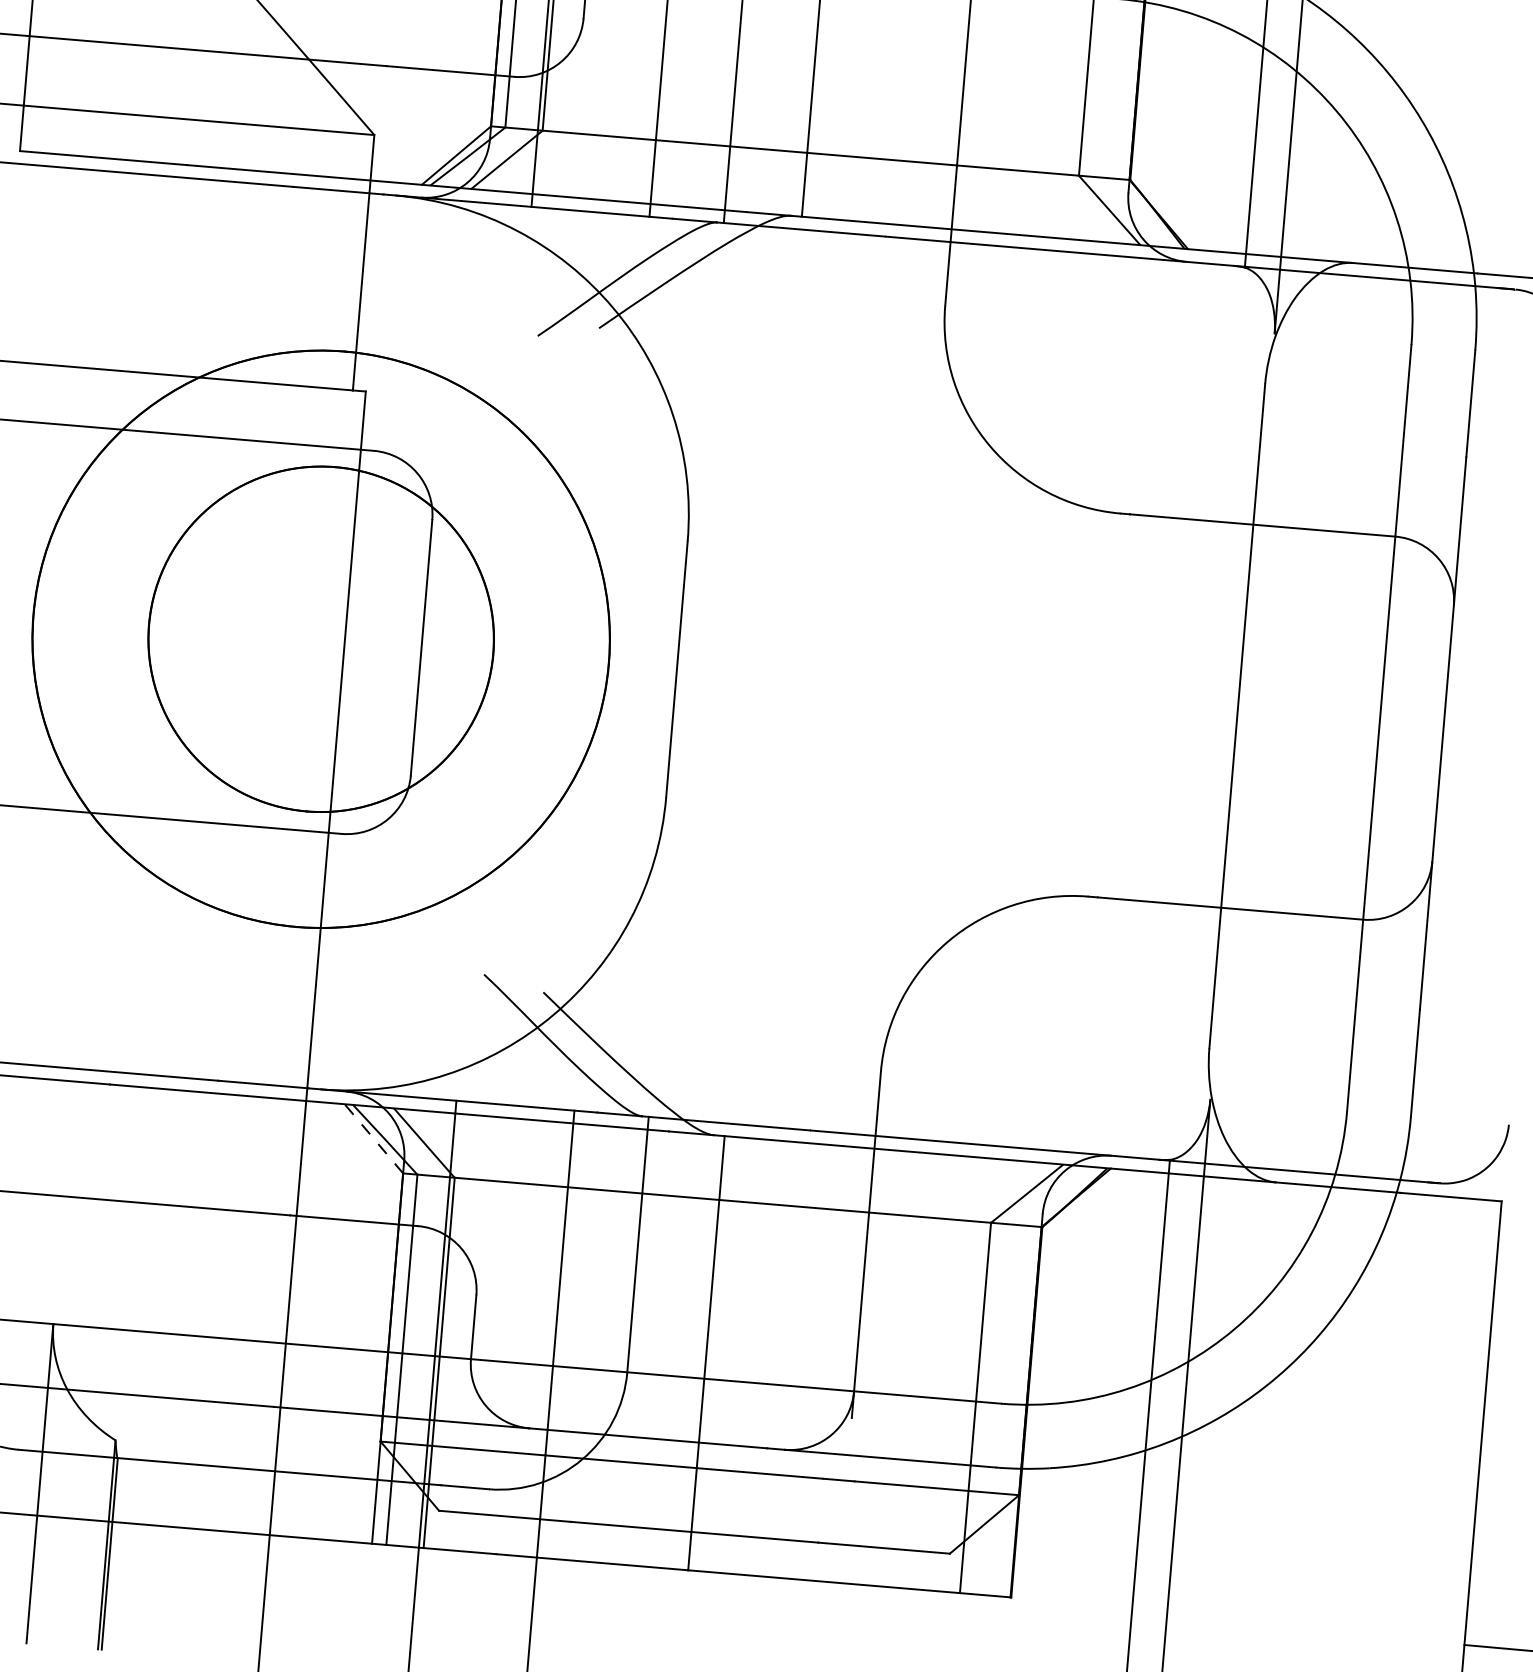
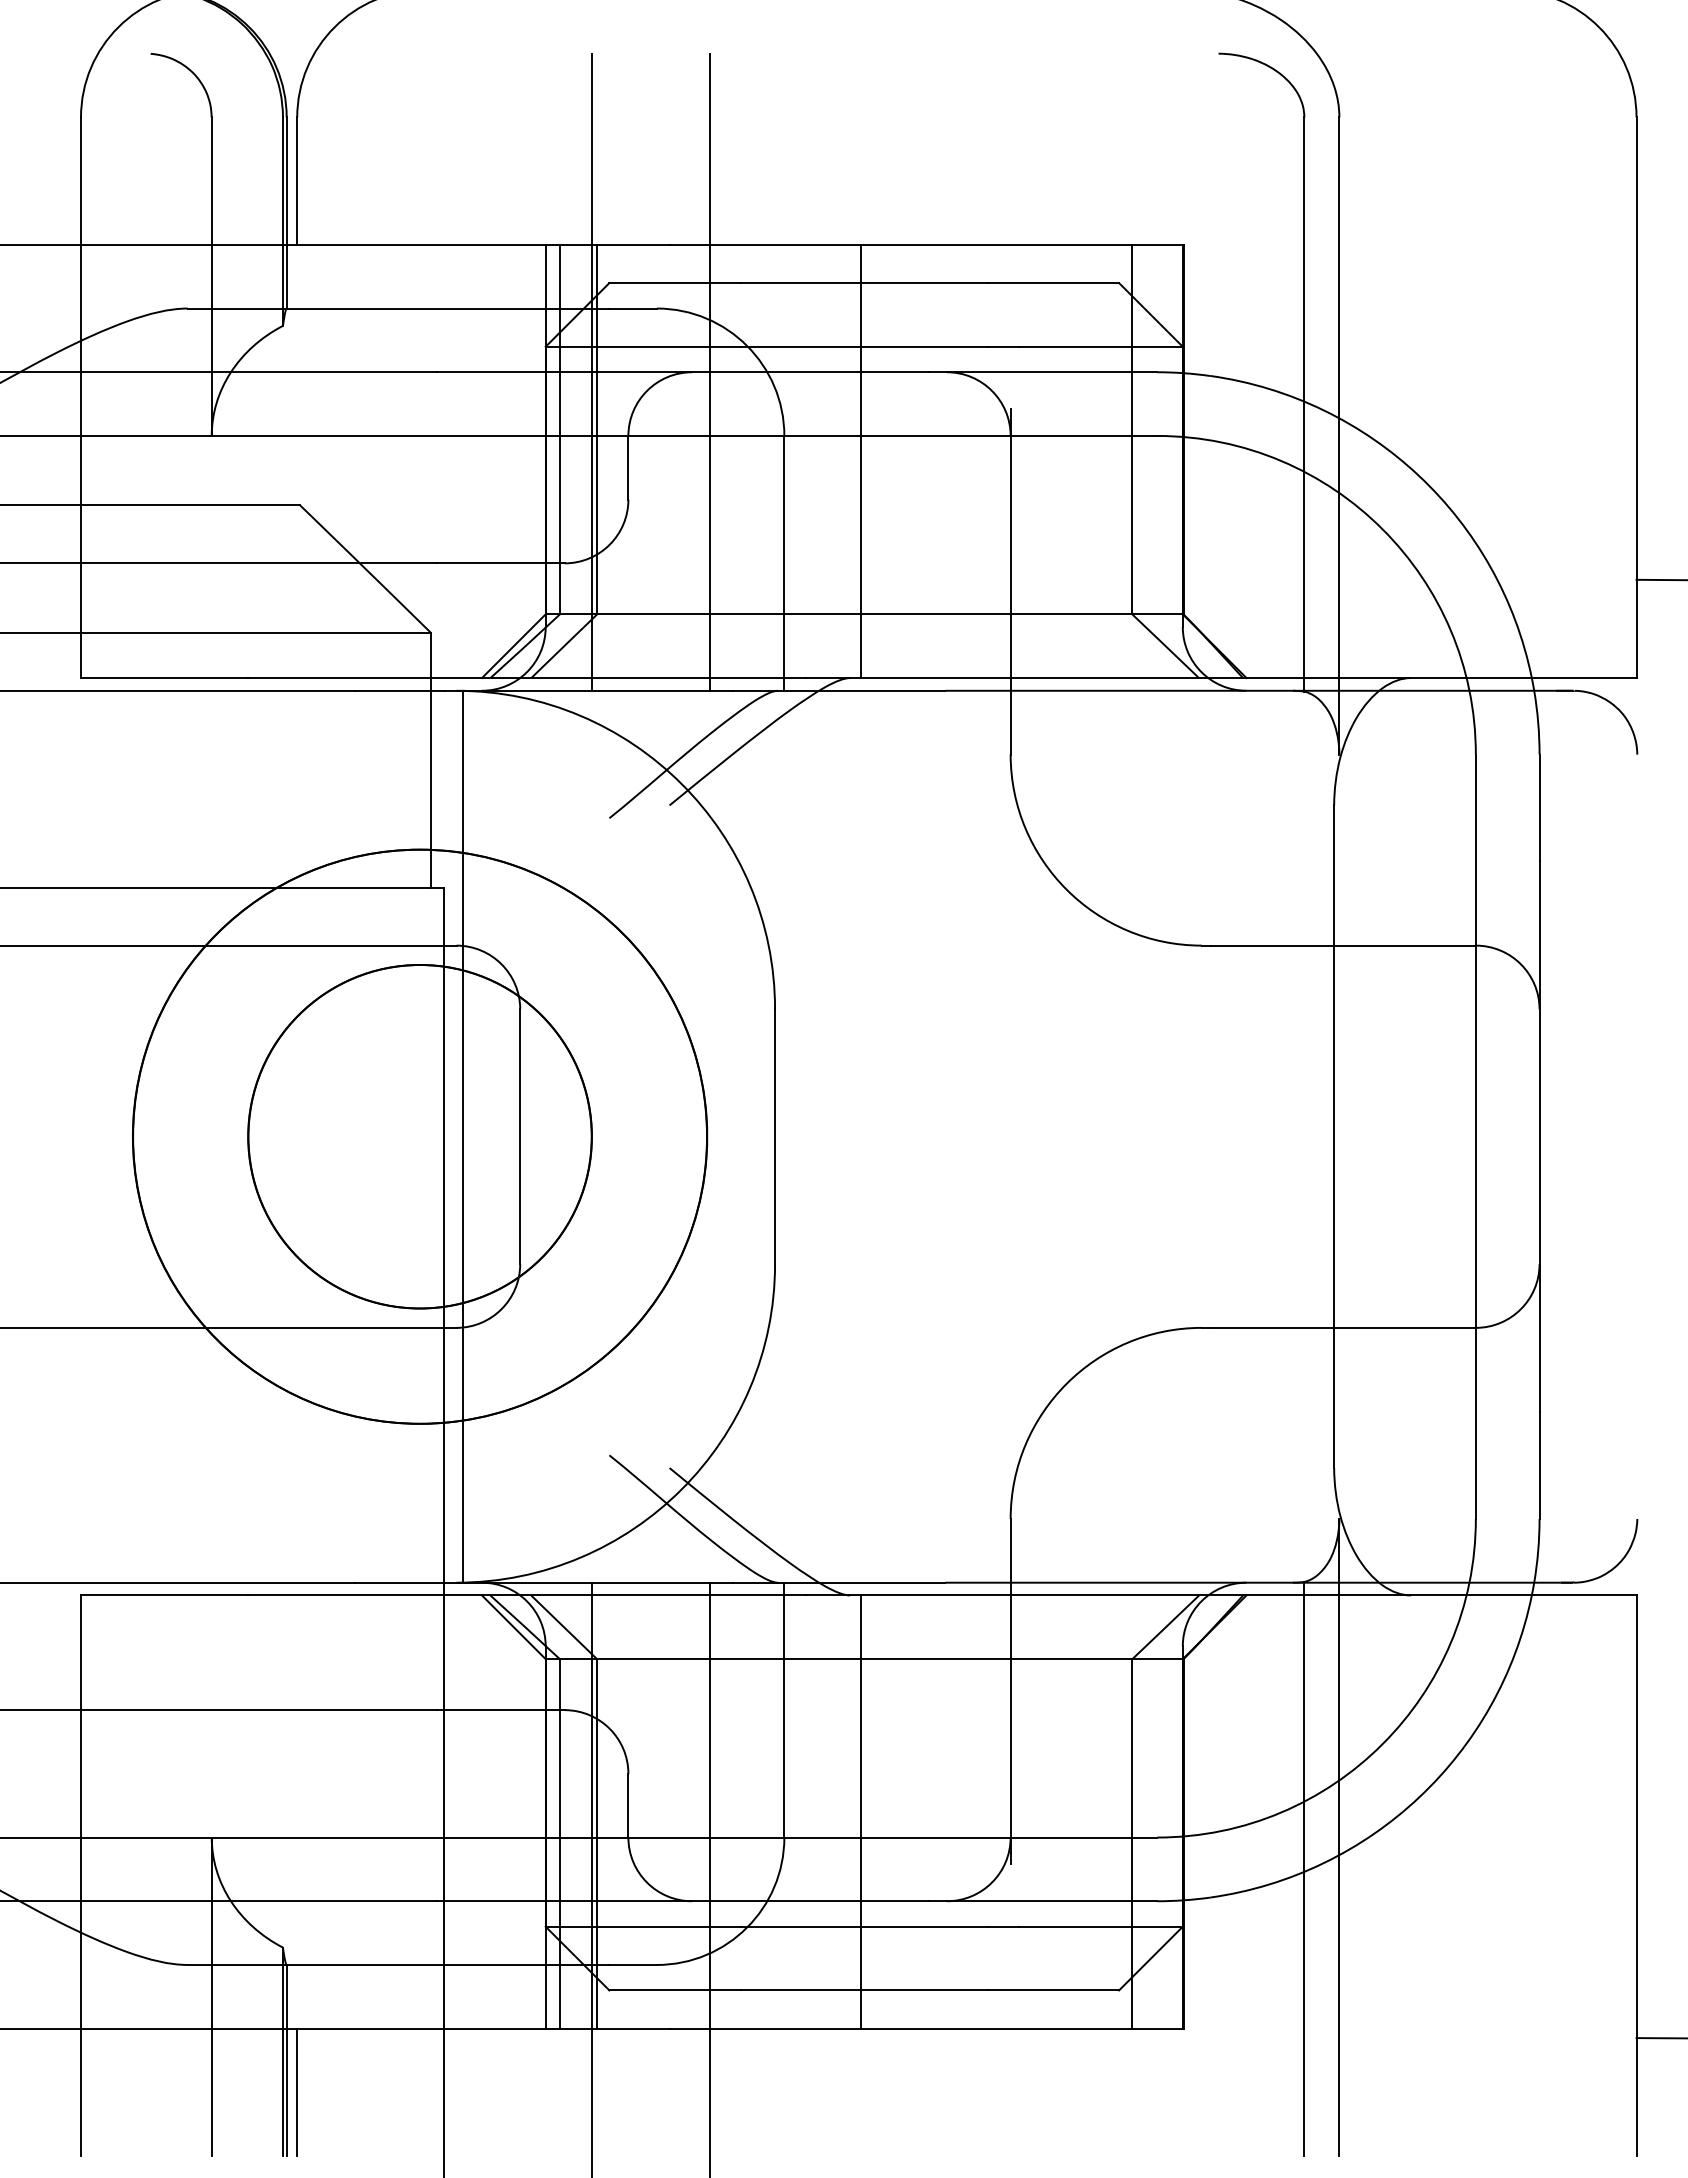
line: (363, 642) -> (462, 1136), added
line: (373, 1137) -> (513, 1626), dashed -> solid
line: (117, 1586) -> (297, 2092), added

